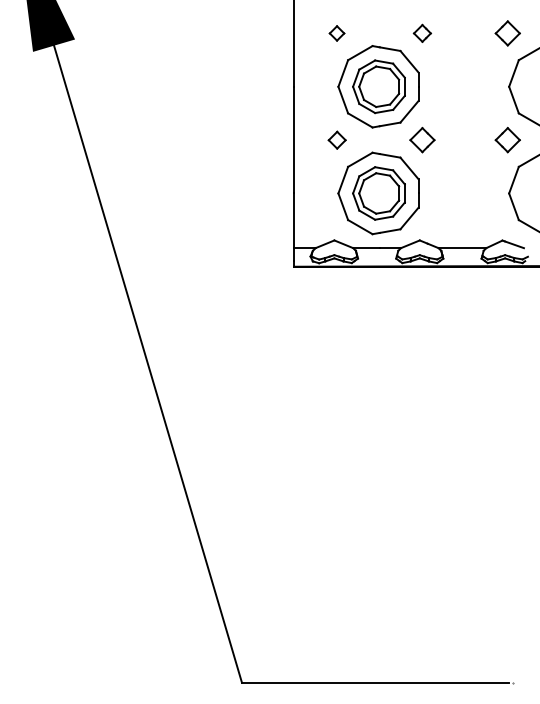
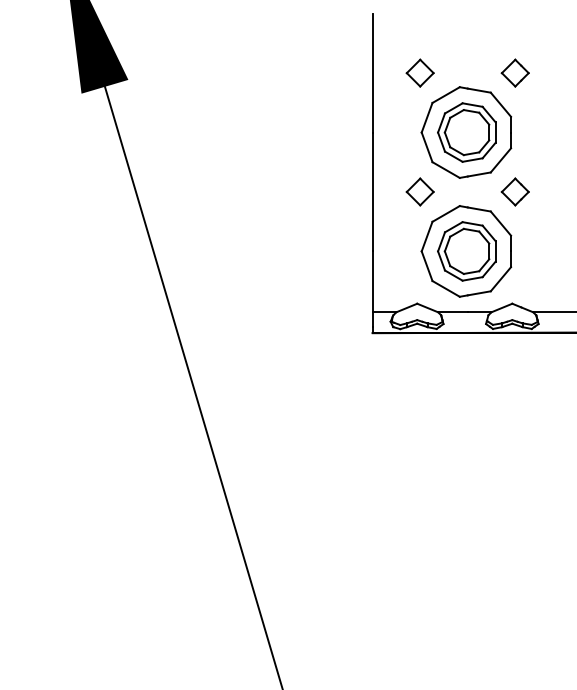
part: (336, 33) -> (419, 73), size x1.67
part: (422, 33) -> (515, 73), size x1.43
part: (337, 140) -> (420, 192), size x1.43

